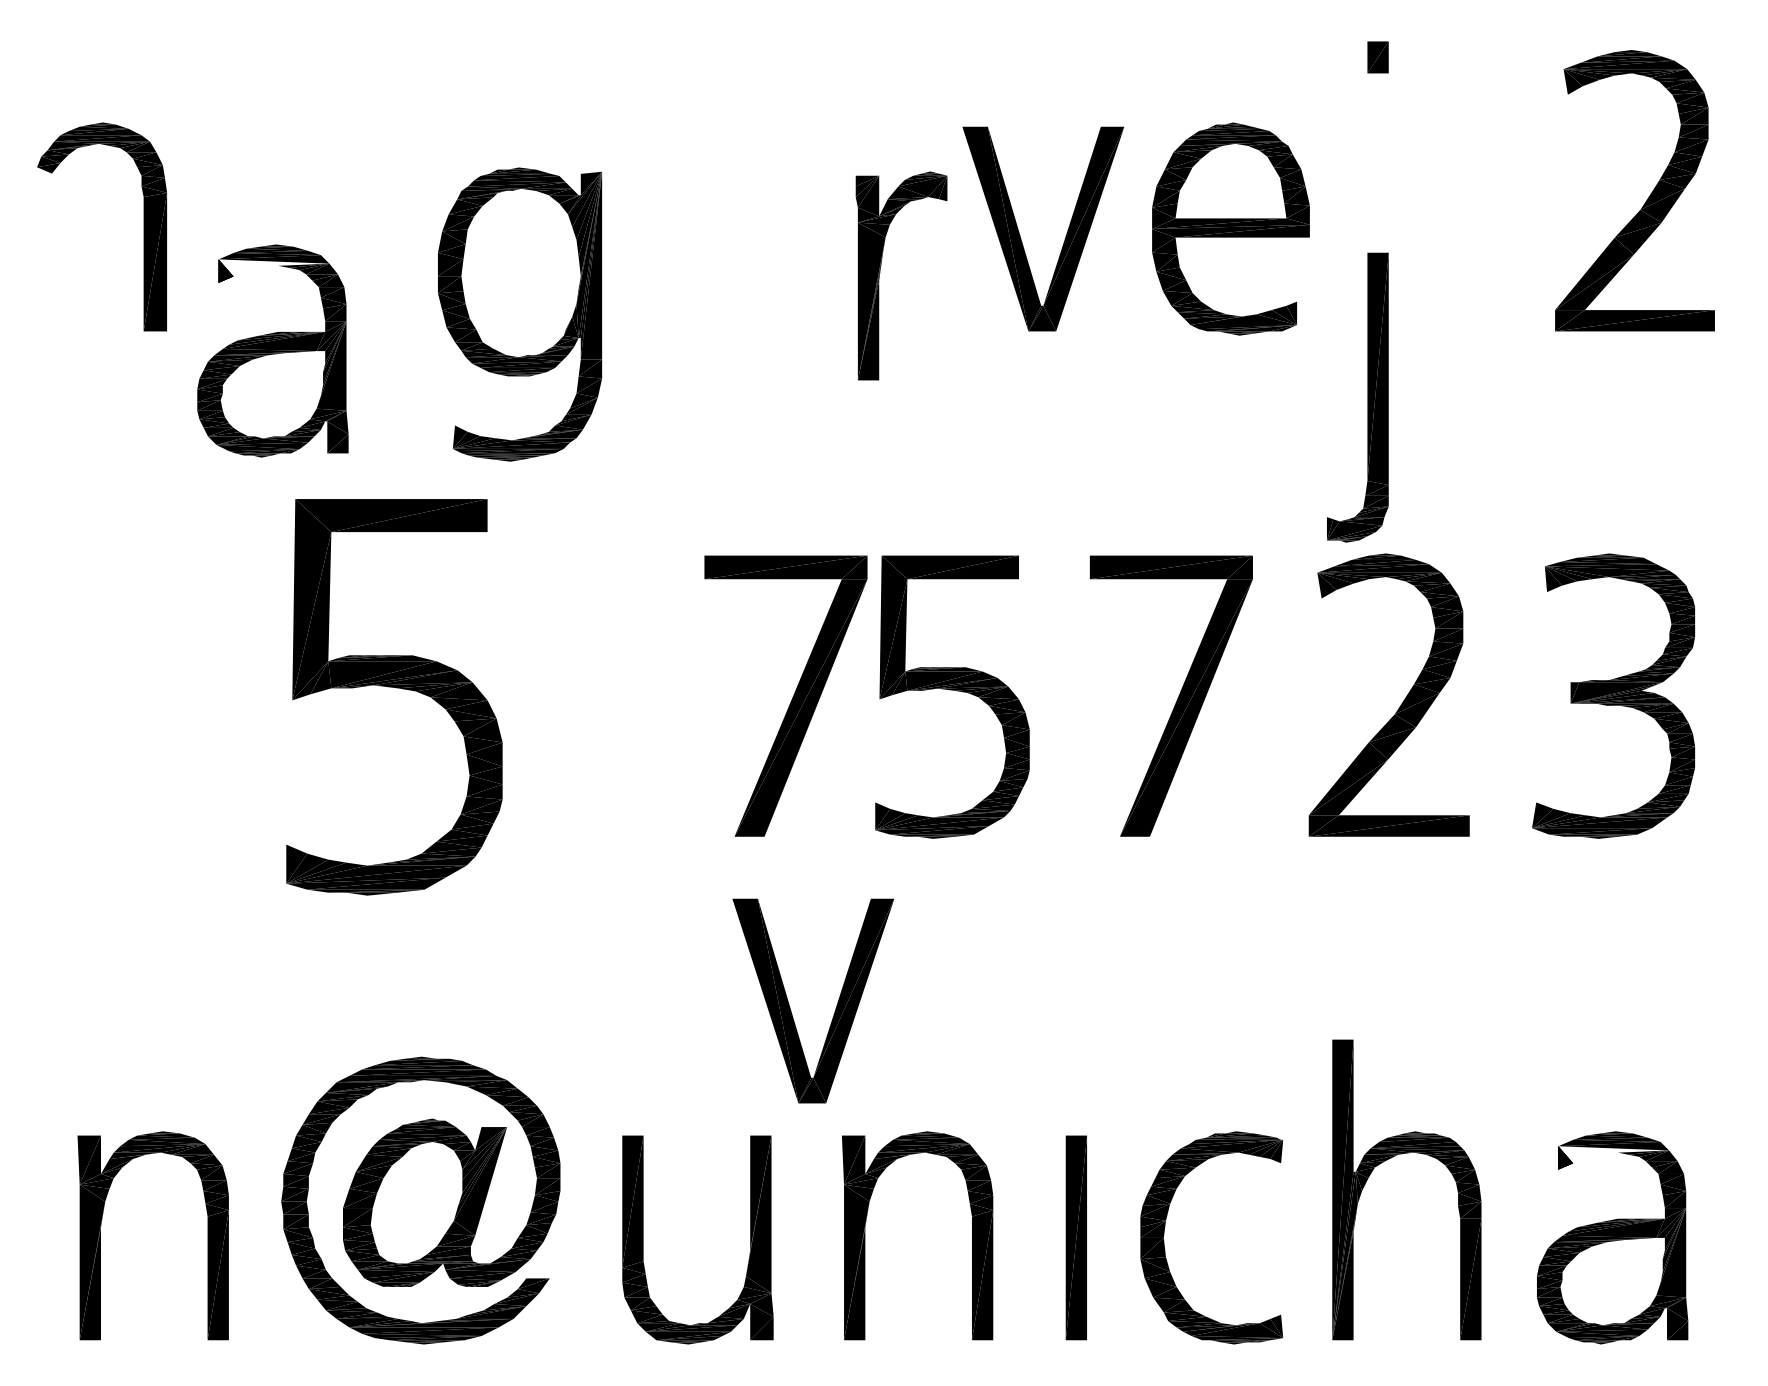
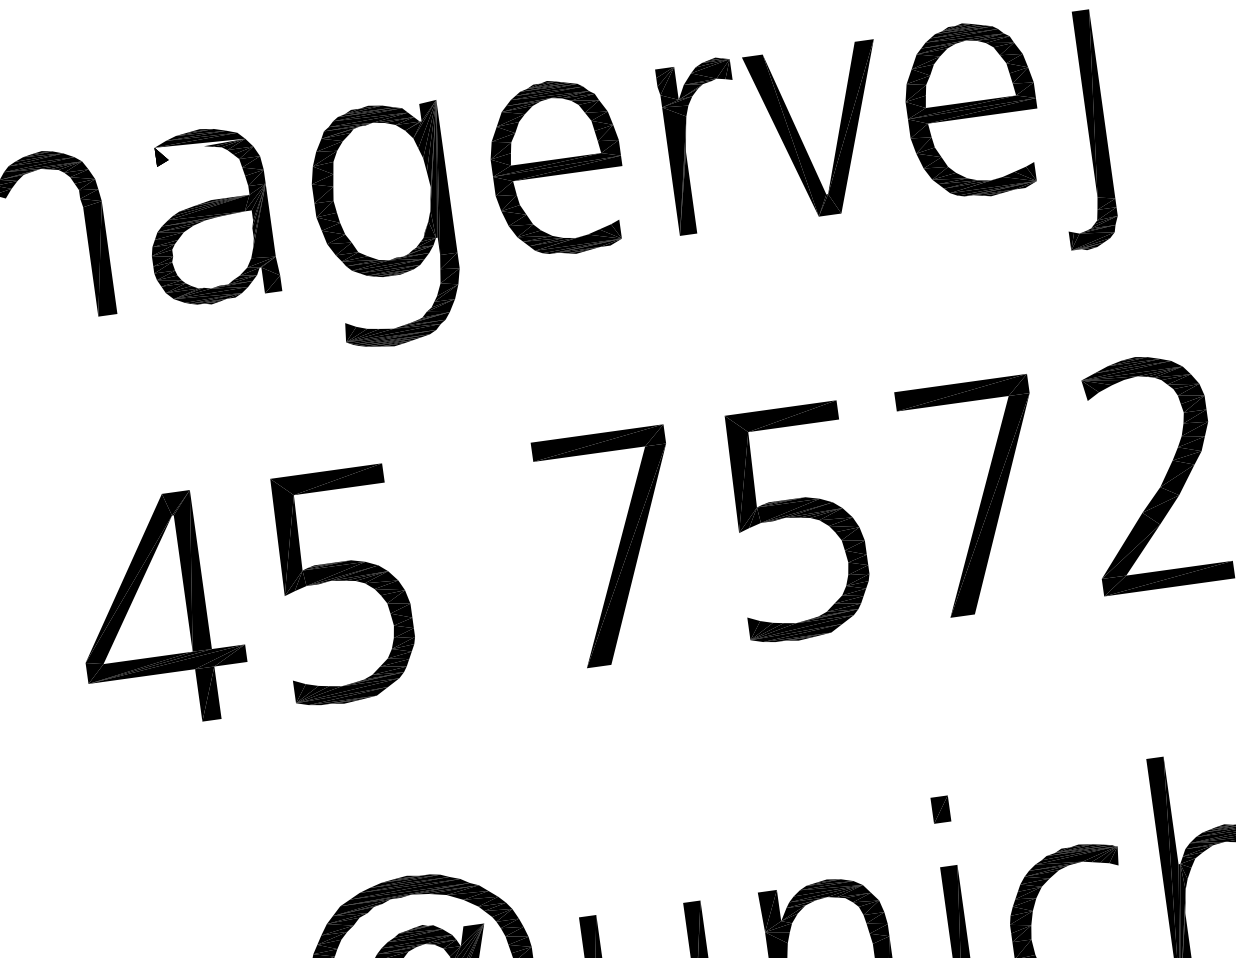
part: (721, 228) -> (557, 167), added
part: (880, 273) -> (686, 146), moved
part: (520, 314) -> (385, 225), moved
part: (272, 350) -> (208, 215), moved
part: (1367, 397) -> (1088, 129), moved
part: (167, 695) -> (158, 610), added
part: (394, 696) -> (343, 585), size x0.71
part: (791, 699) -> (617, 550), moved
part: (835, 1008) -> (738, 789), removed
part: (1075, 1066) -> (940, 809), added

